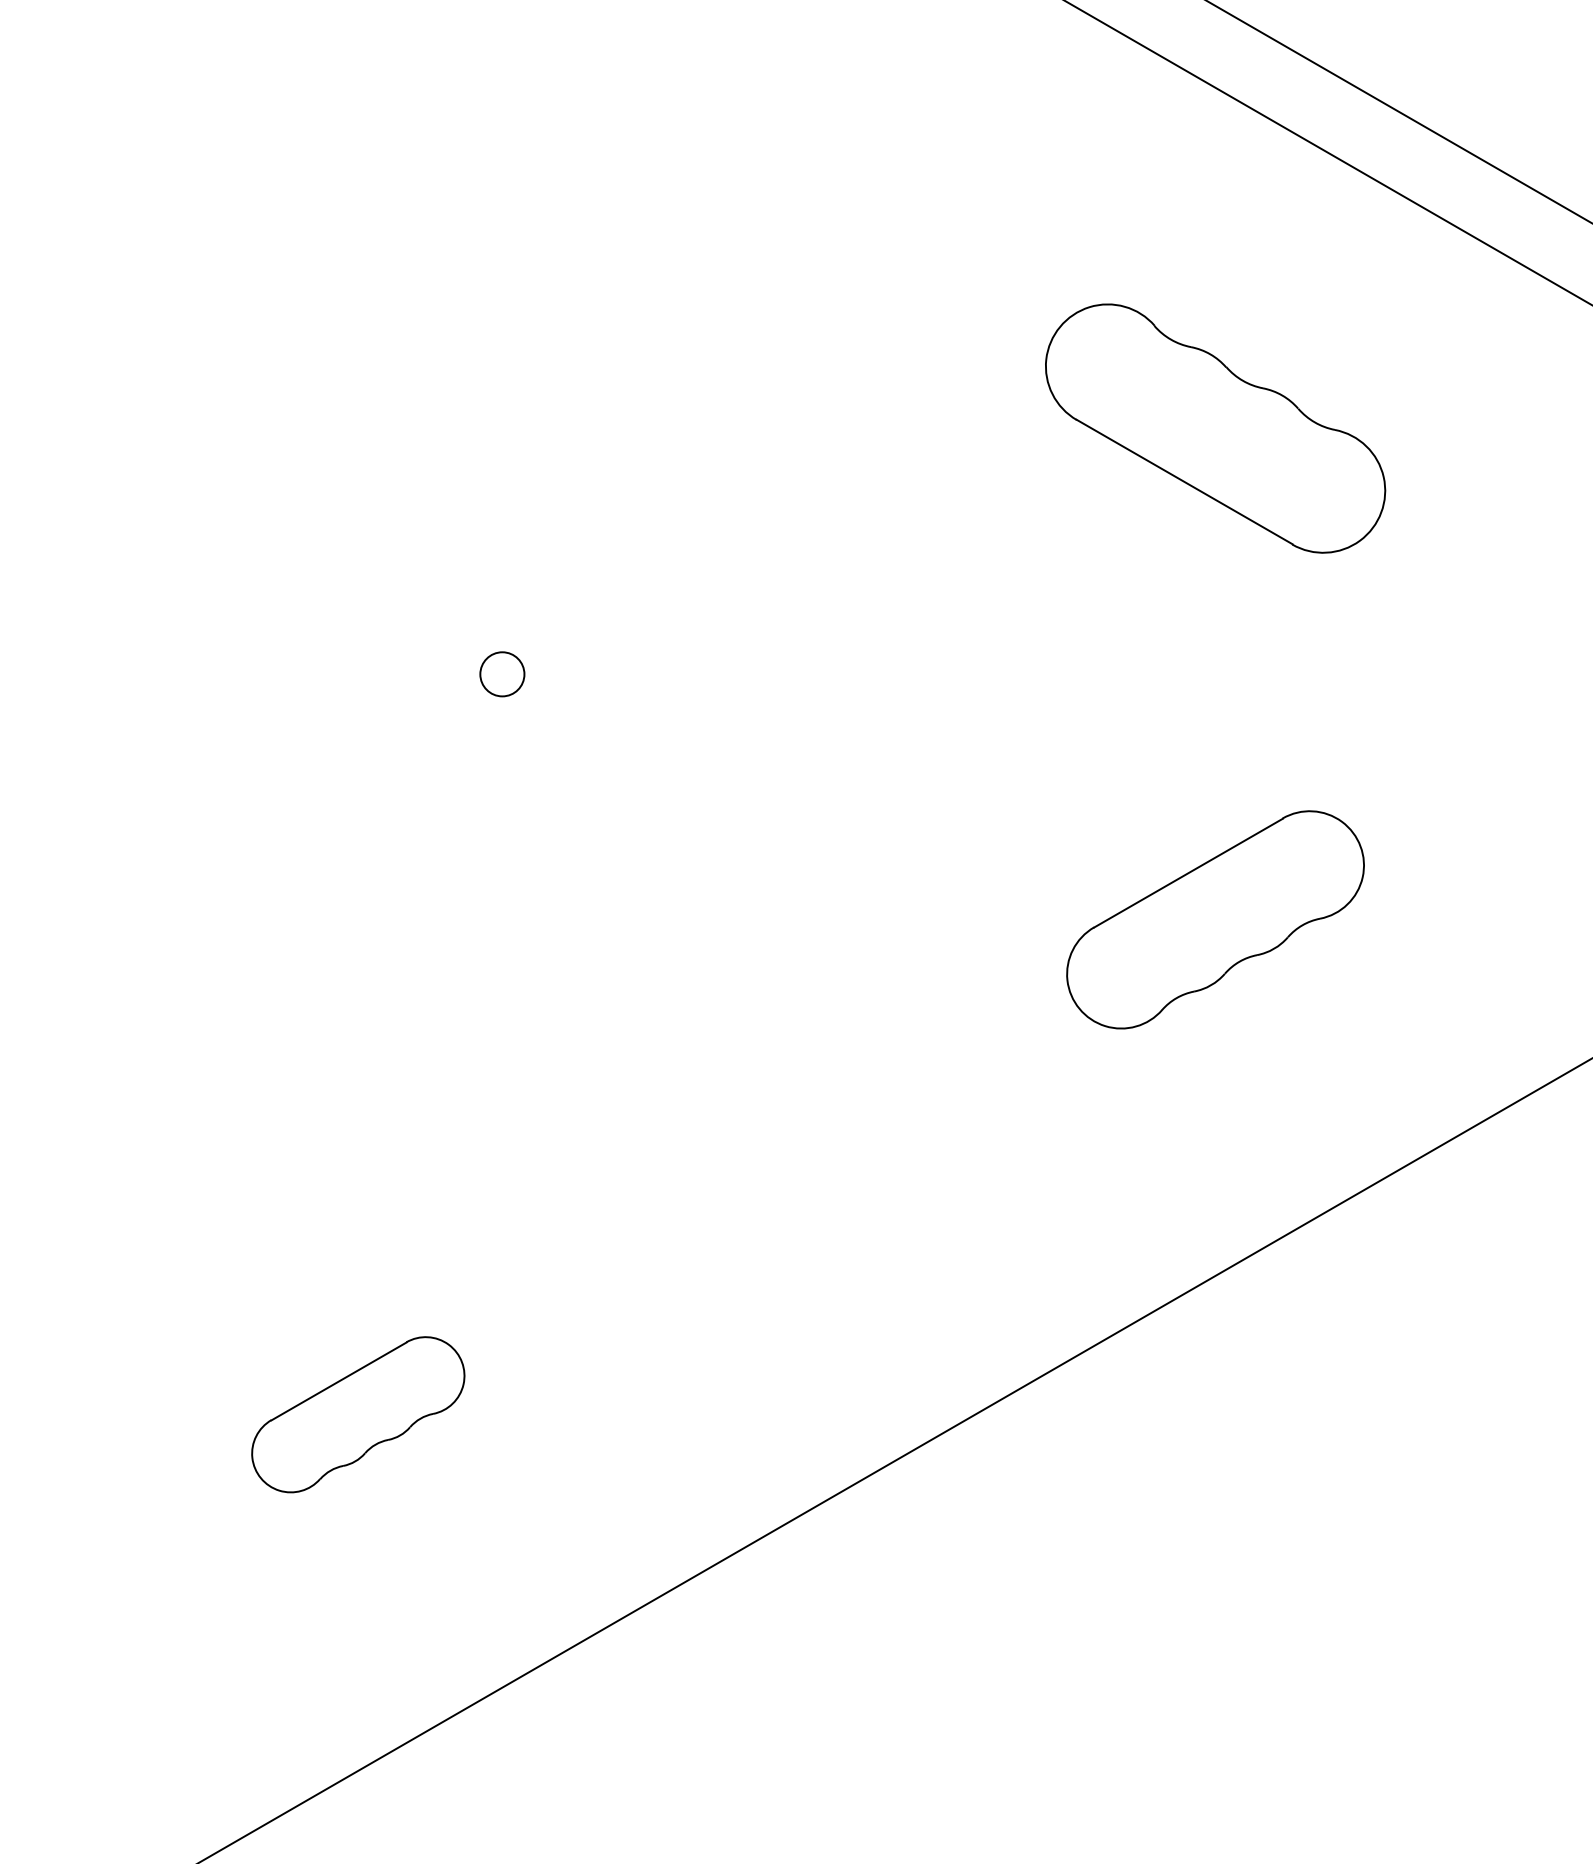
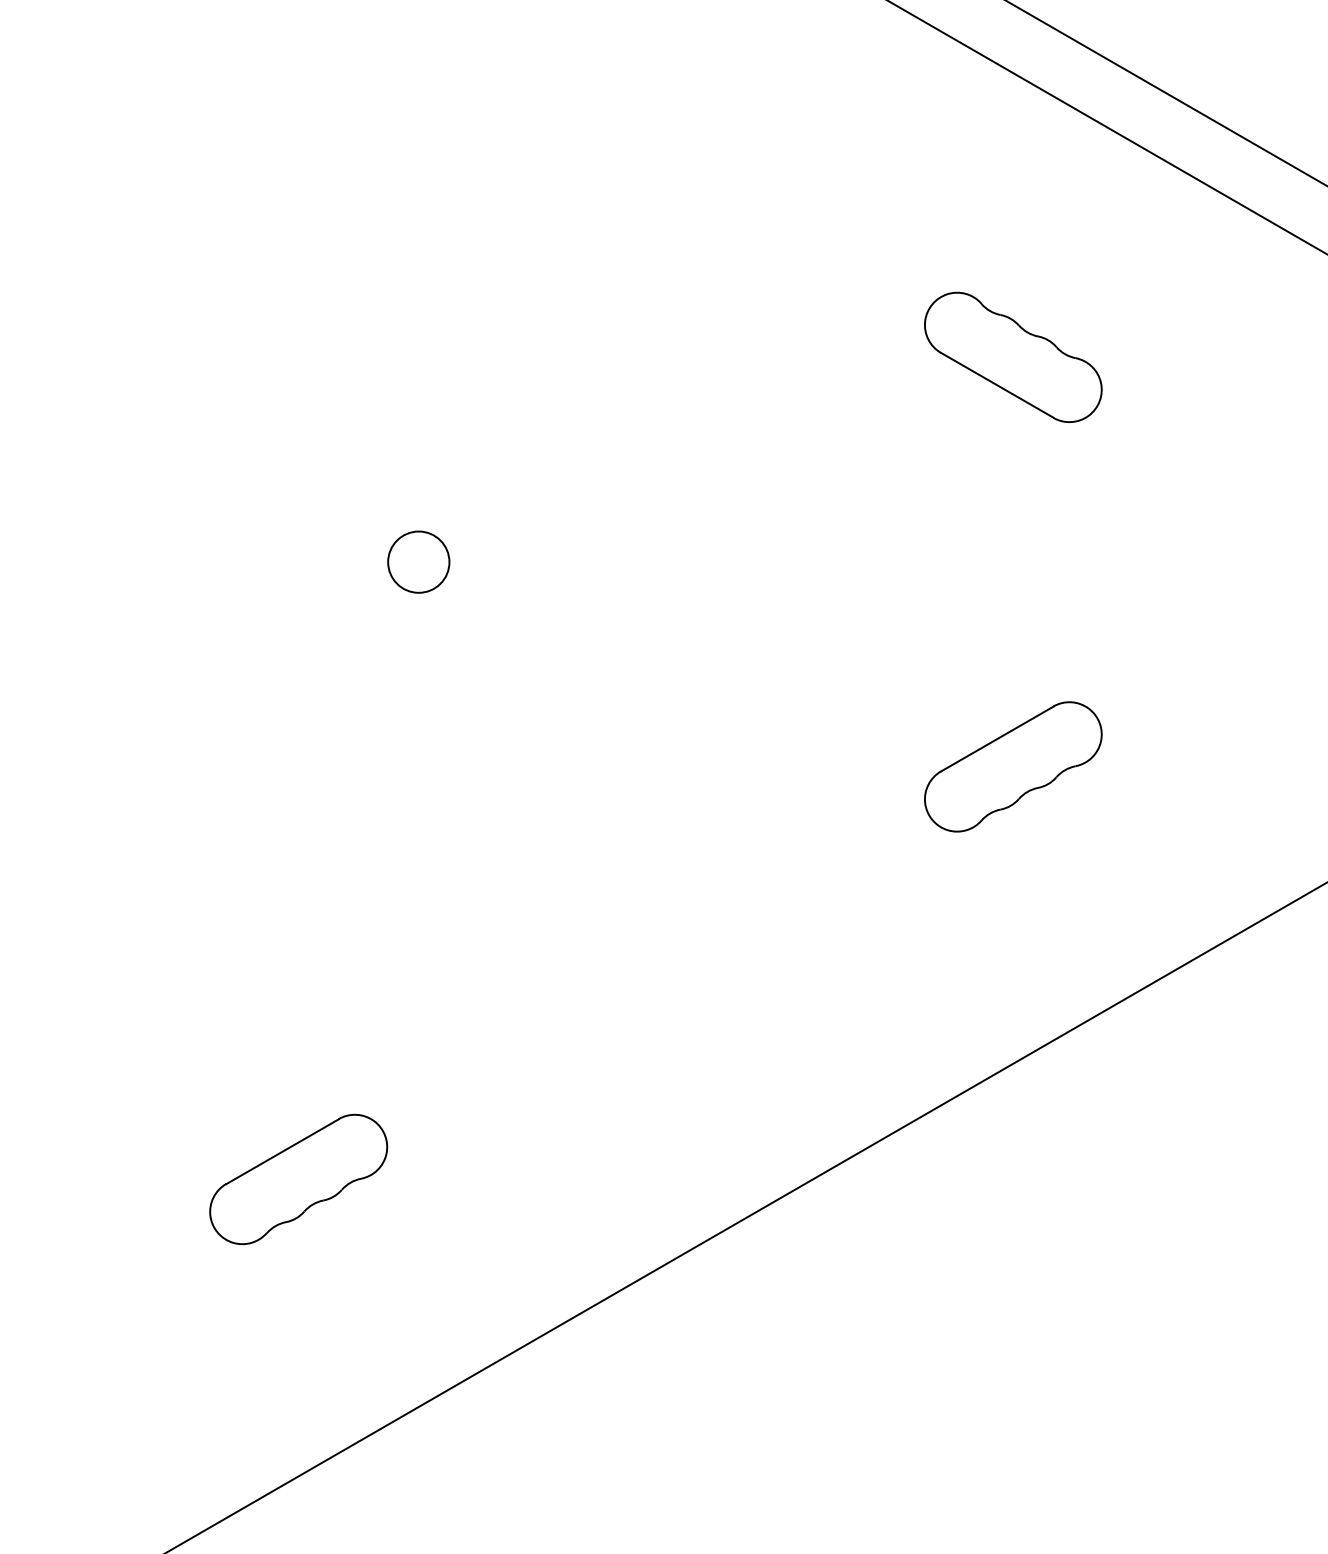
part: (1215, 428) -> (1013, 357), size x0.62
circle: (502, 674) -> (418, 562), size x1.67
part: (1215, 919) -> (1013, 766), size x0.71

